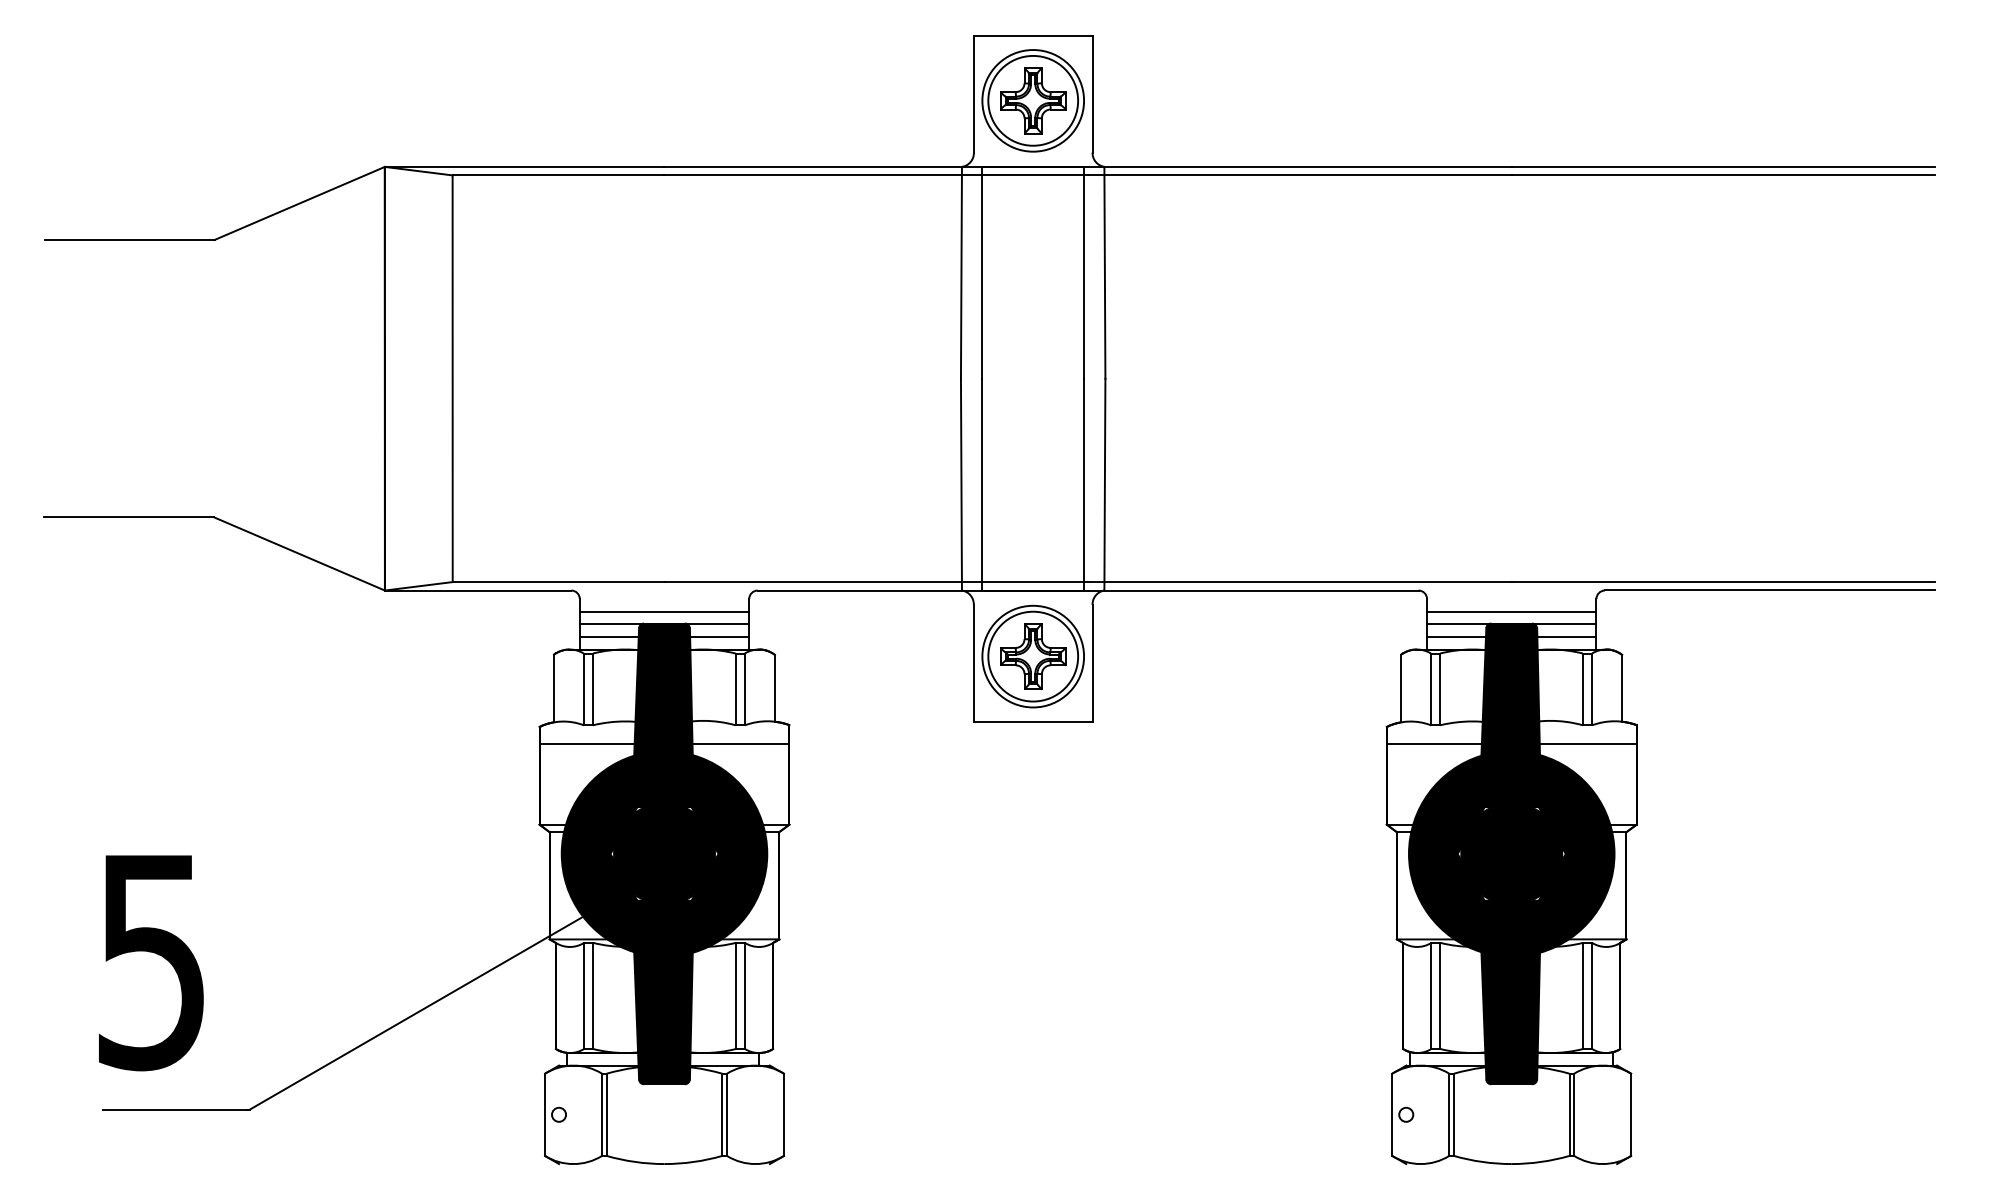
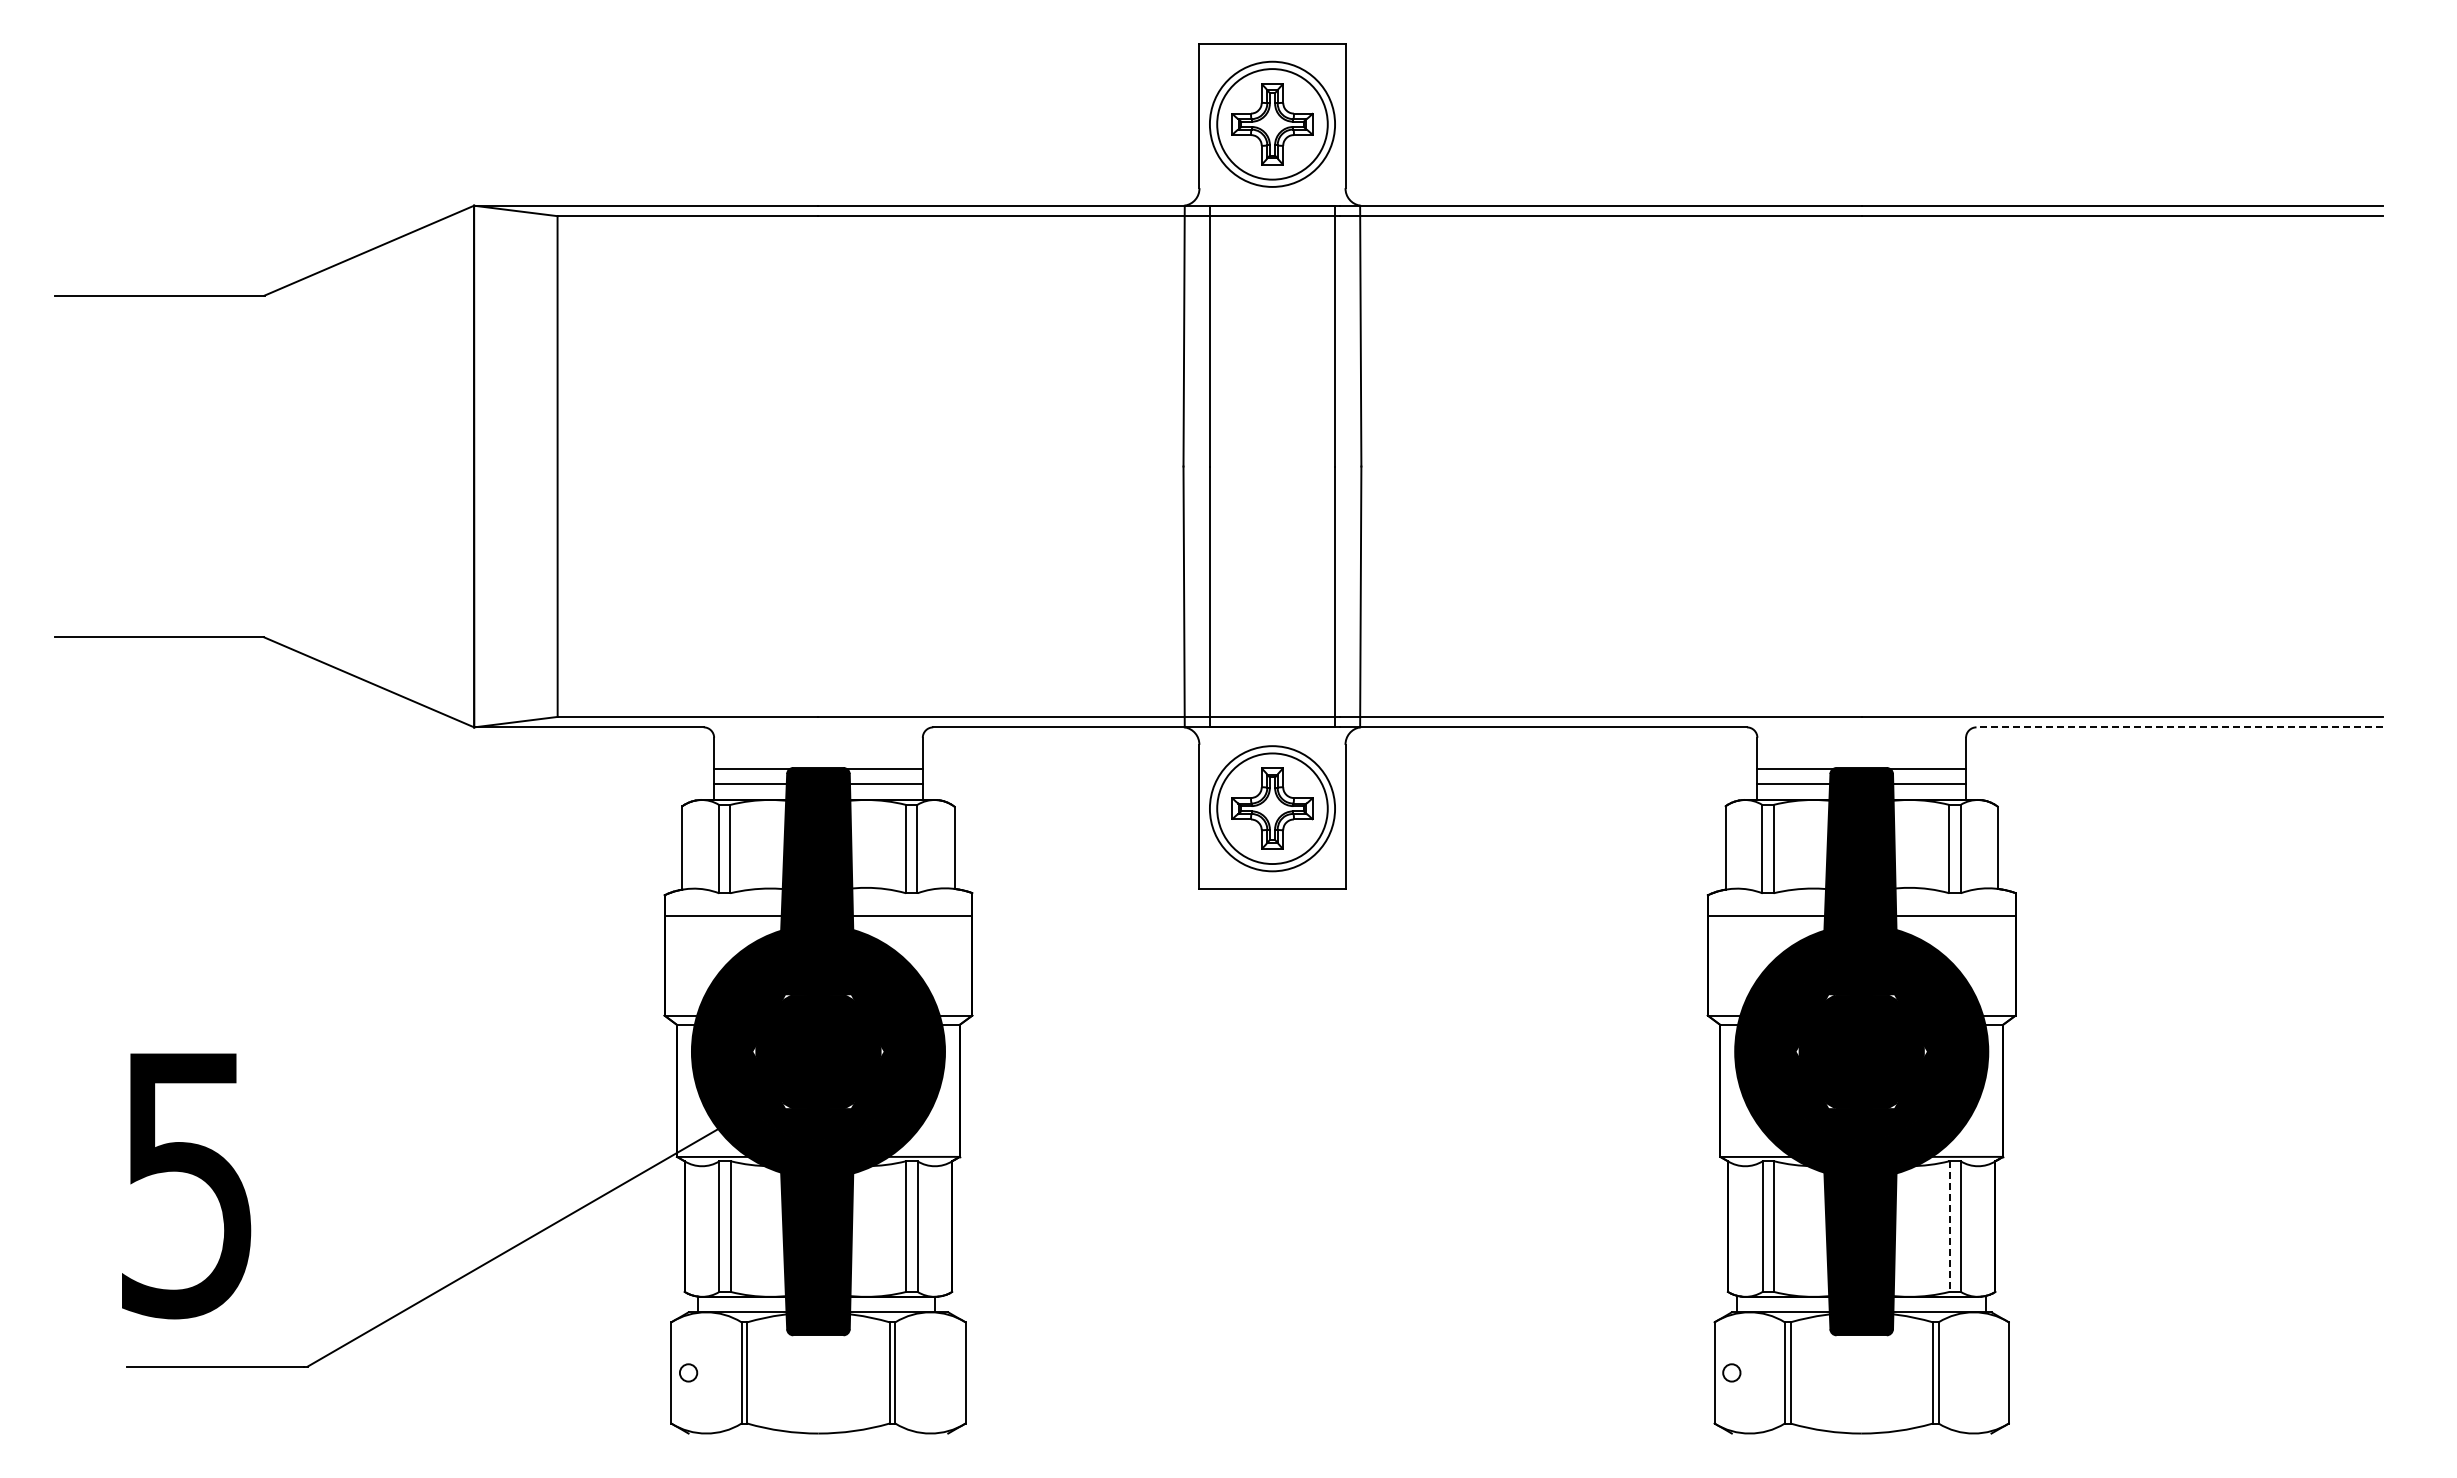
line: (1769, 590) -> (2179, 727), solid -> dashed
line: (664, 611) -> (818, 753), removed
line: (1511, 611) -> (1861, 753), removed
line: (1583, 996) -> (1949, 1227), solid -> dashed

